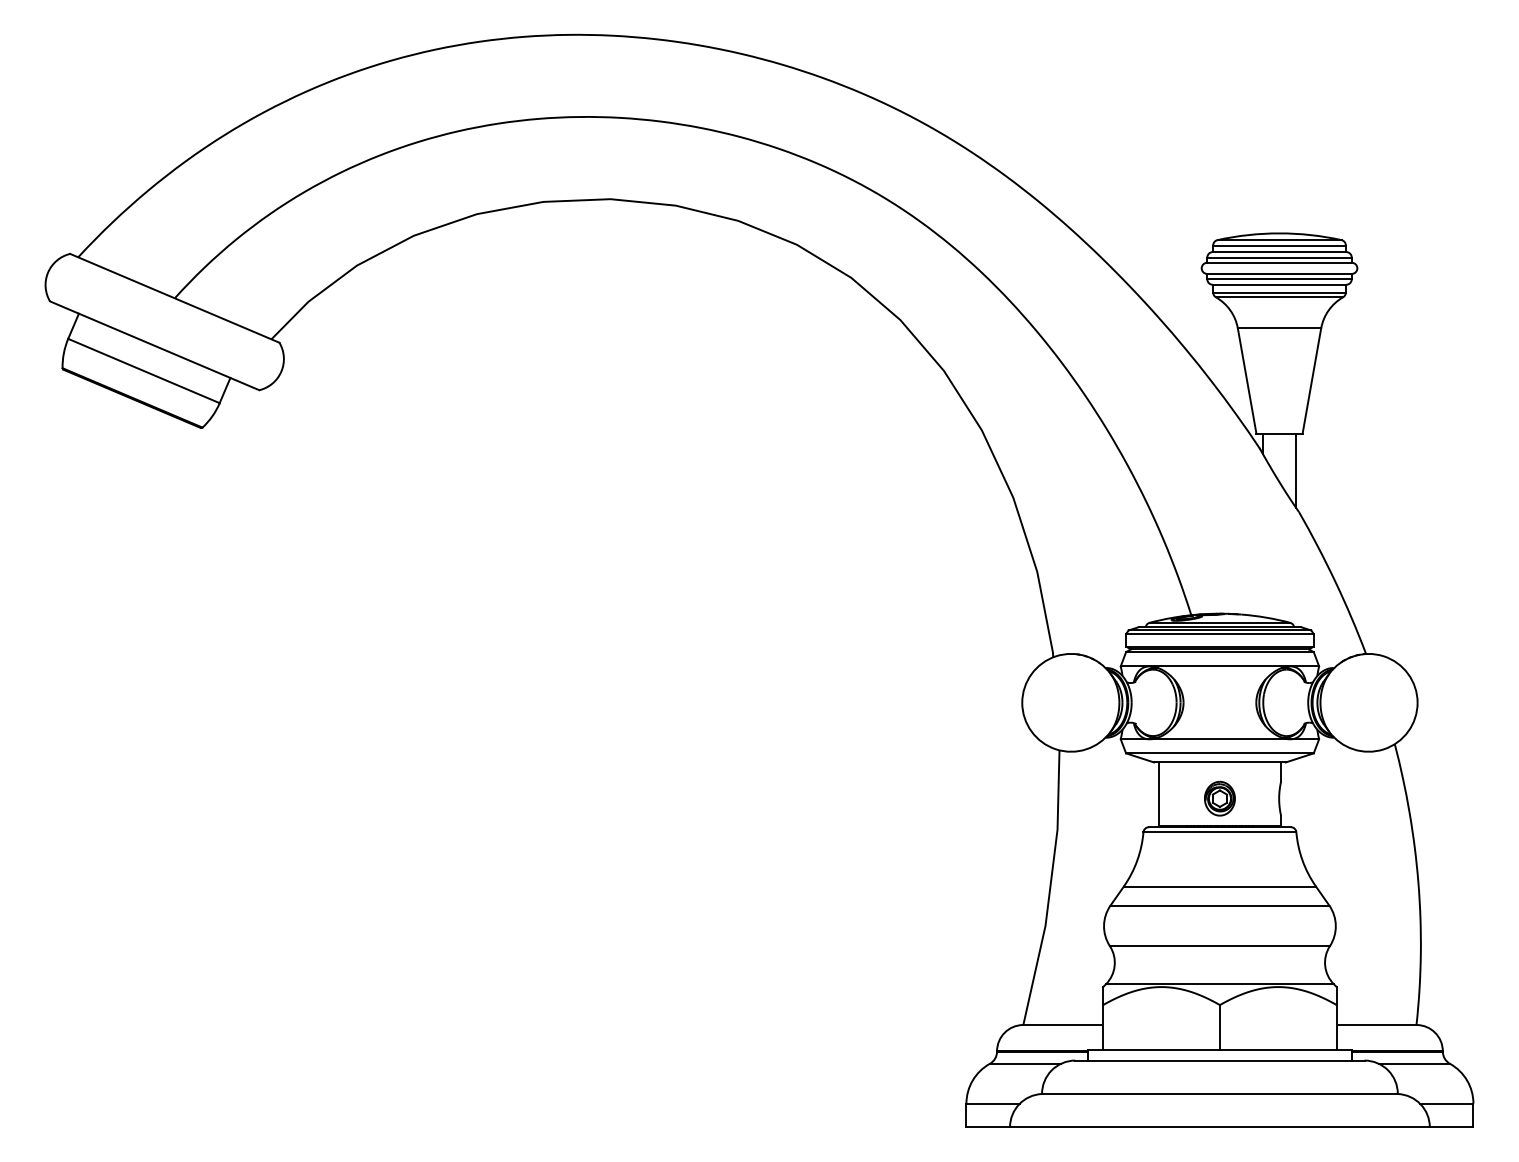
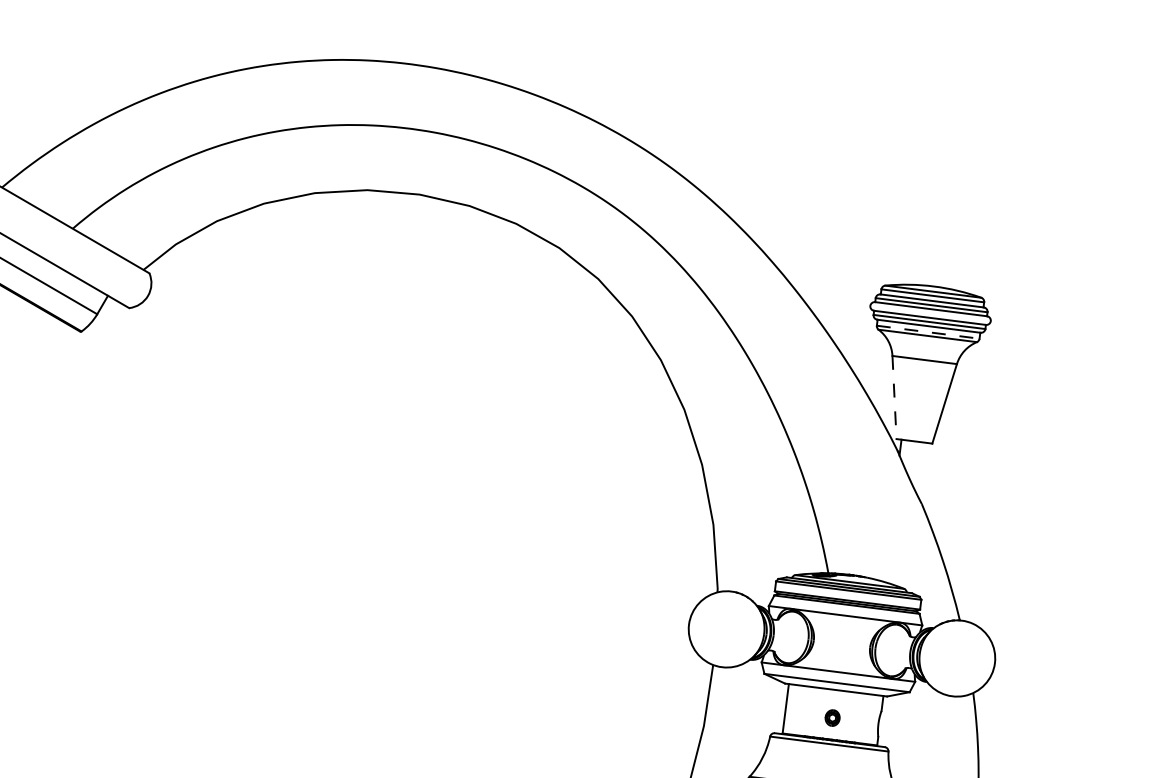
line: (1280, 292) -> (928, 332), solid -> dashed
line: (1247, 381) -> (894, 397), solid -> dashed
line: (1296, 470) -> (923, 471), removed
part: (1219, 798) -> (832, 717), size x0.6

